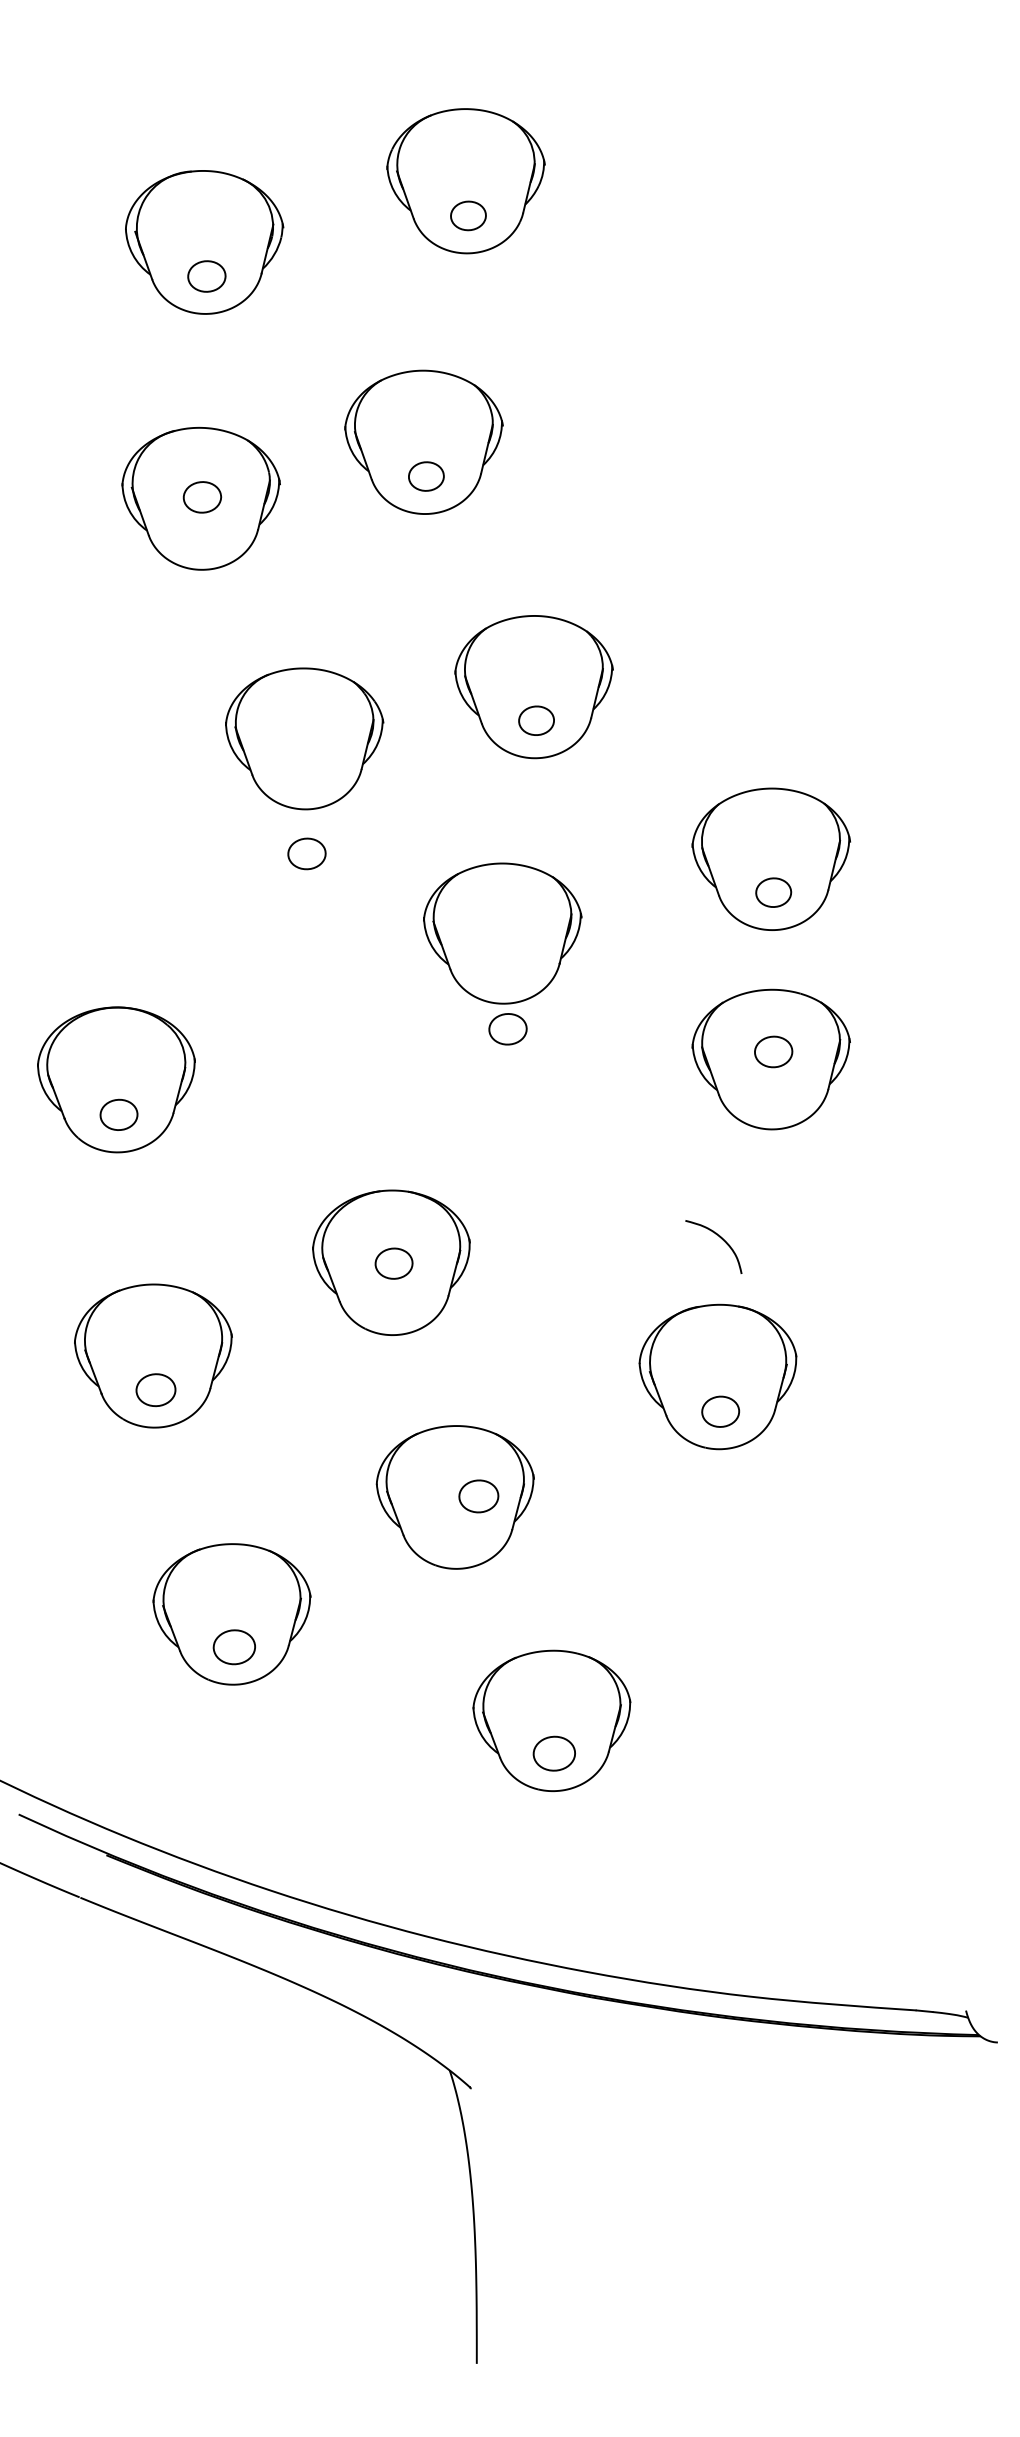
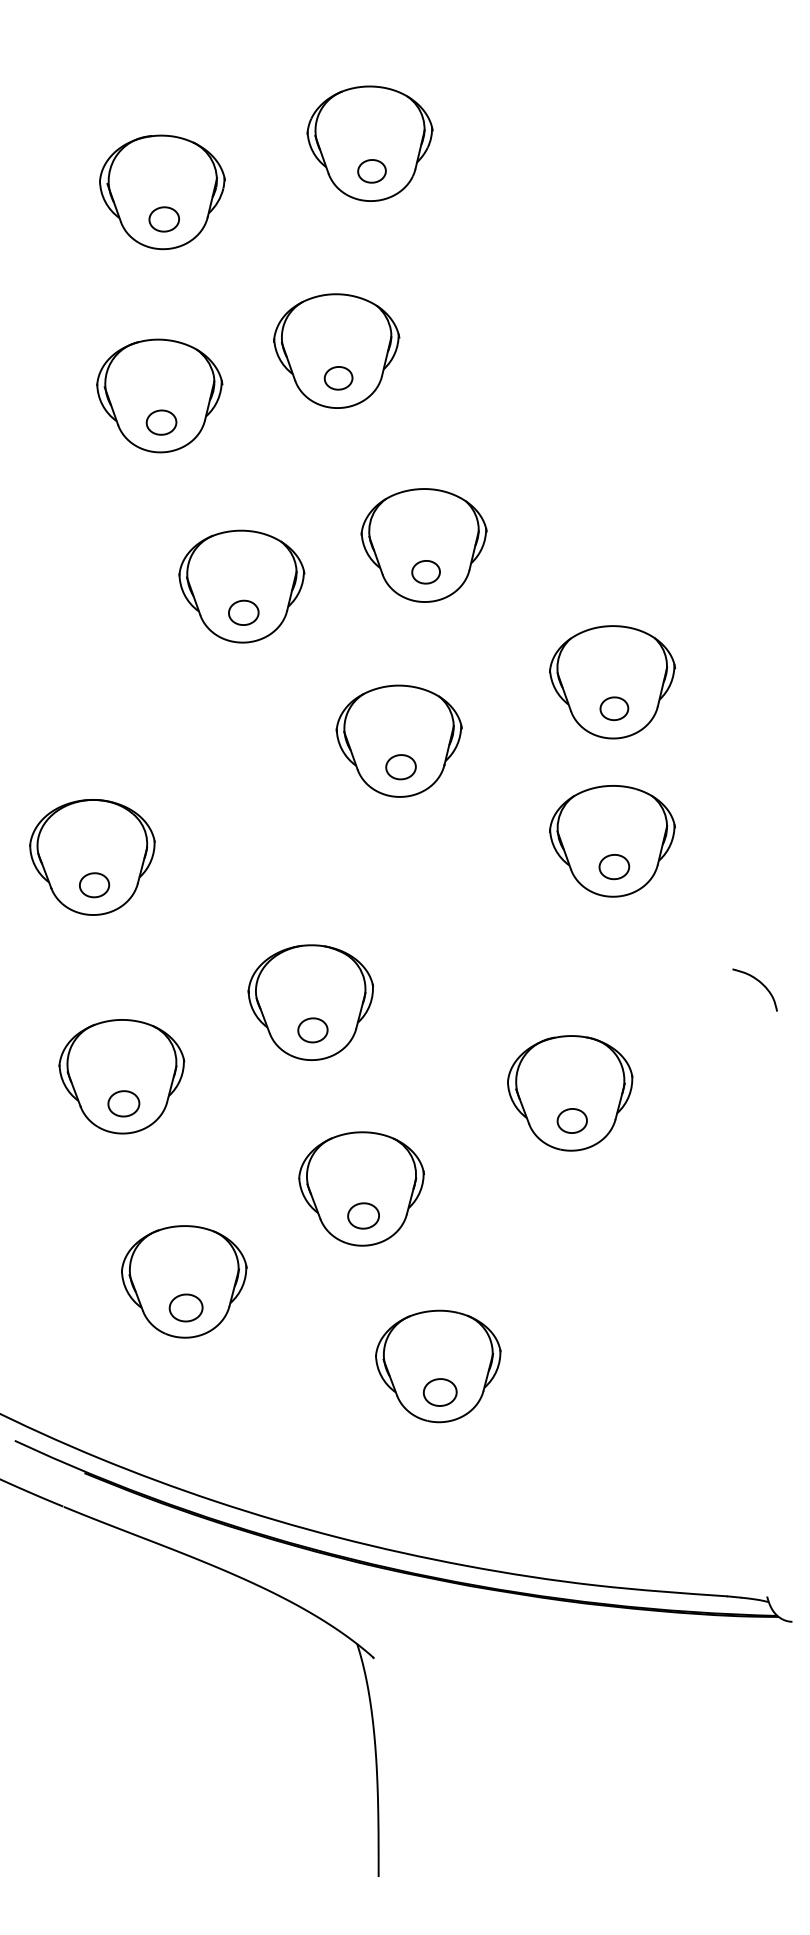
part: (202, 497) -> (161, 422), moved
part: (306, 853) -> (243, 612), moved
part: (507, 1029) -> (400, 767), moved
part: (773, 1051) -> (614, 866), moved
curve: (720, 1238) -> (760, 983), moved
part: (393, 1263) -> (312, 1030), moved
part: (478, 1496) -> (363, 1216), moved

